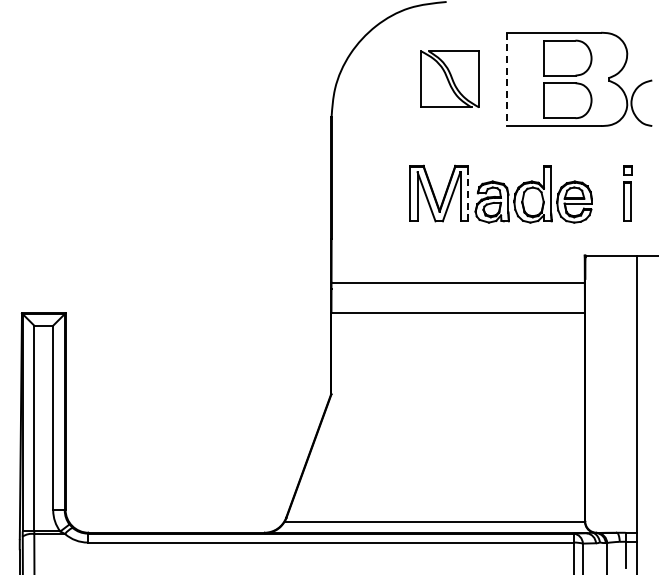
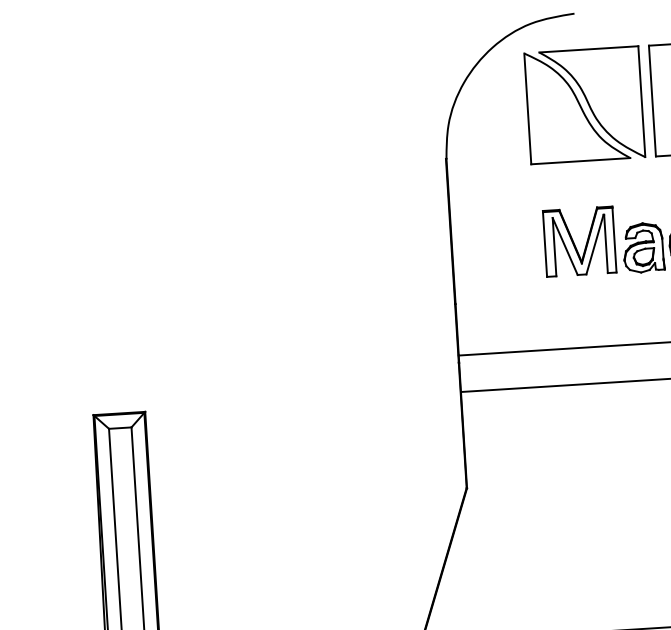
part: (449, 79) -> (583, 105), size x1.67
line: (507, 79) -> (652, 101), dashed -> solid
line: (468, 193) -> (614, 239), dashed -> solid

